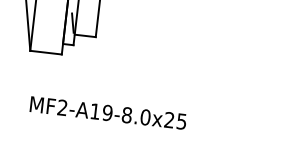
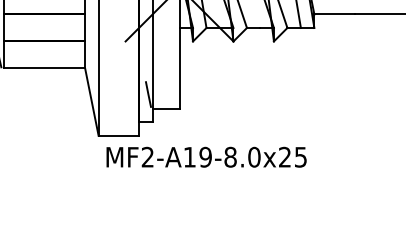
text: (108, 112) -> (206, 156), moved

